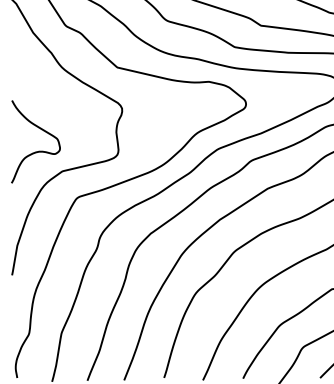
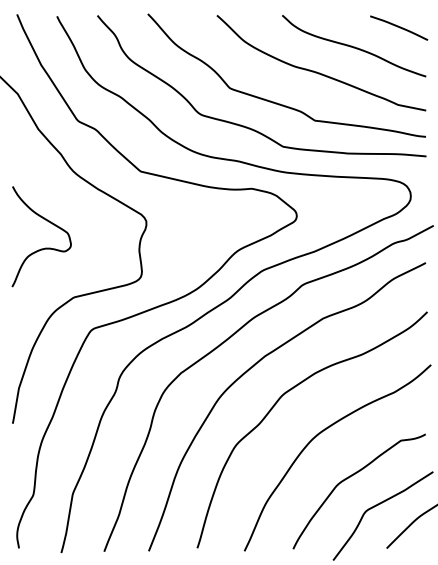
curve: (39, 150) -> (45, 247), moved

